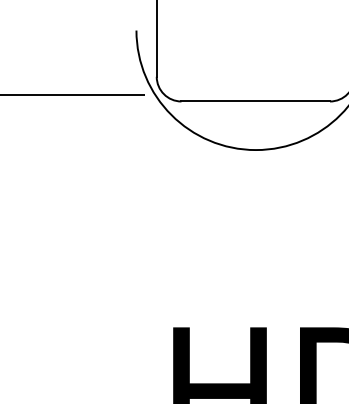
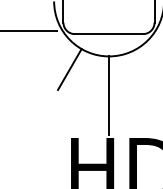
line: (169, 178) -> (69, 69), added
line: (256, 234) -> (109, 95), added

